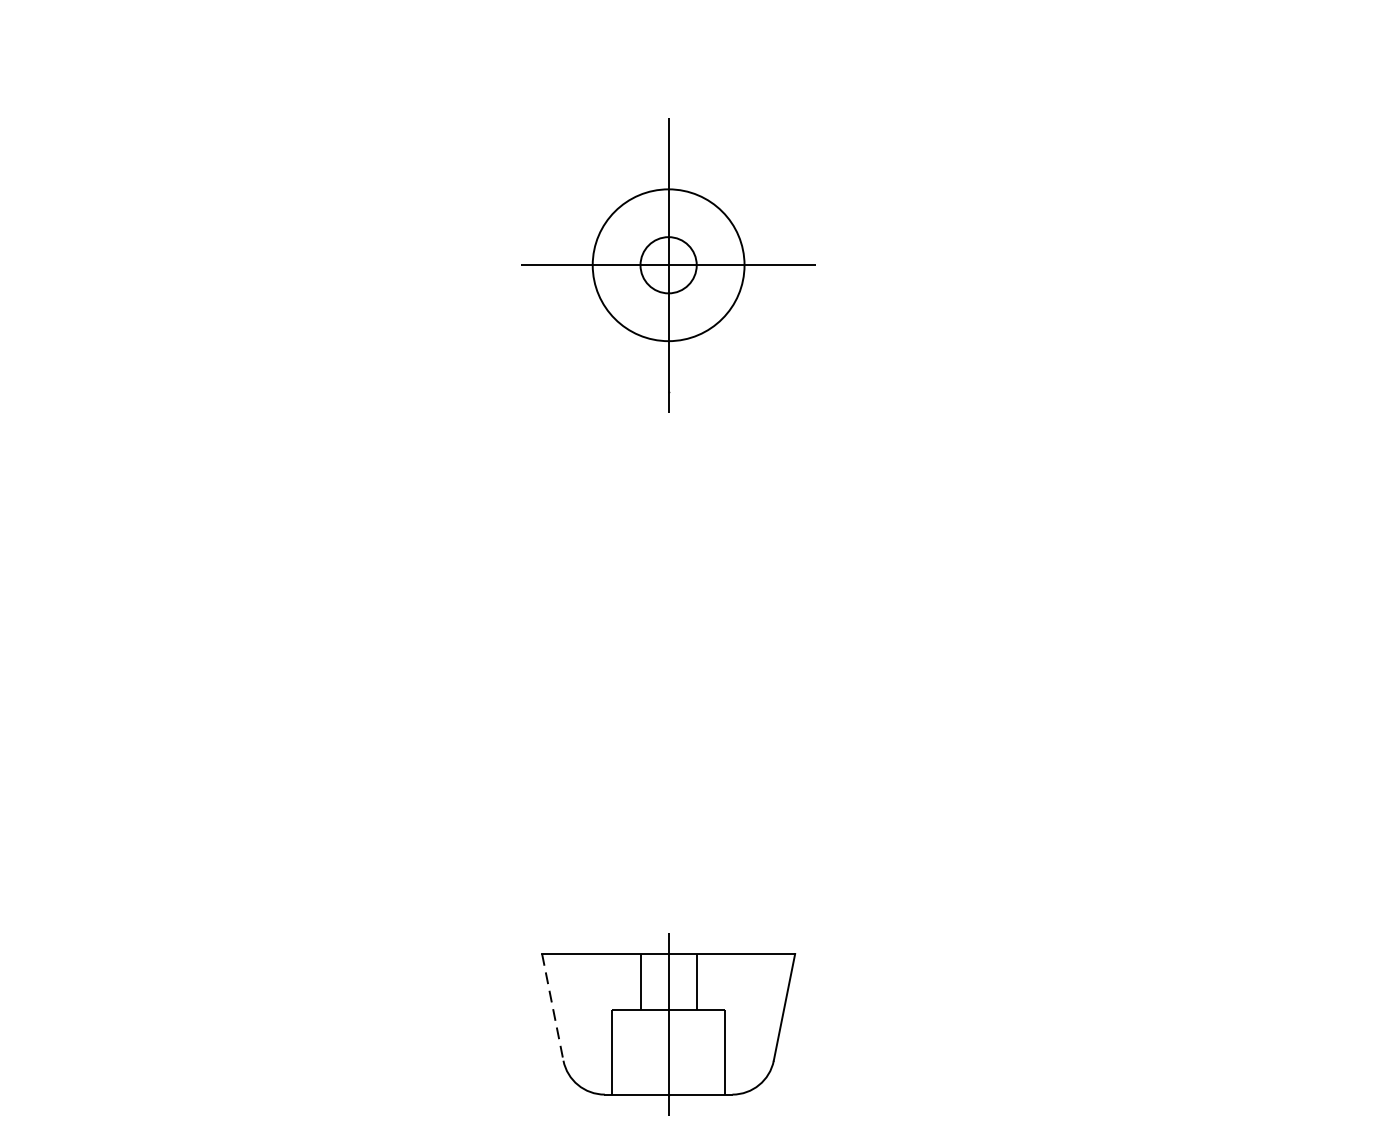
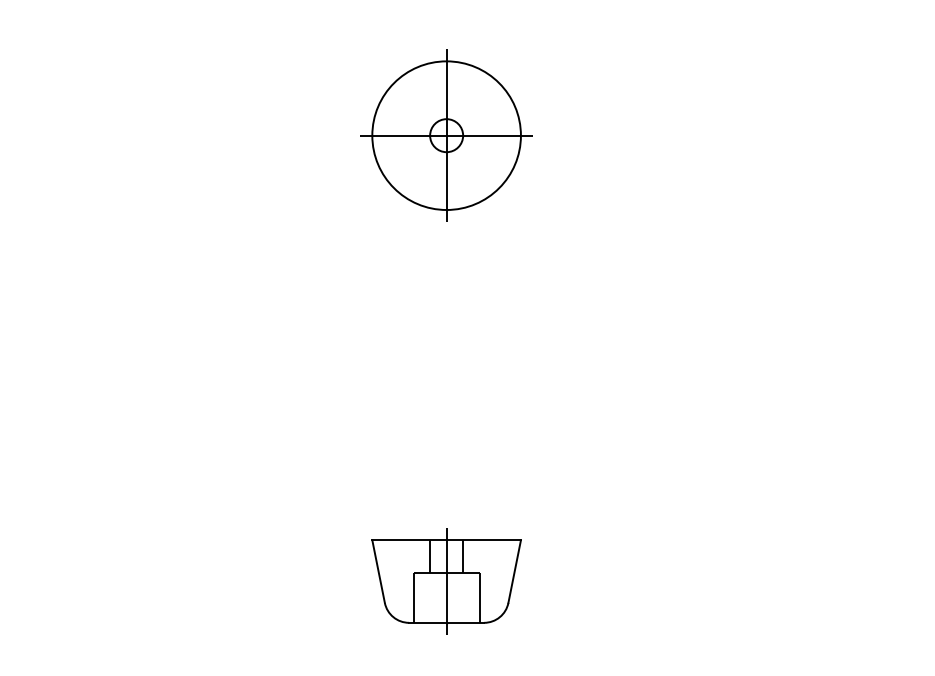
circle: (668, 264) -> (446, 135), size x1.67
line: (552, 1007) -> (378, 571), dashed -> solid

